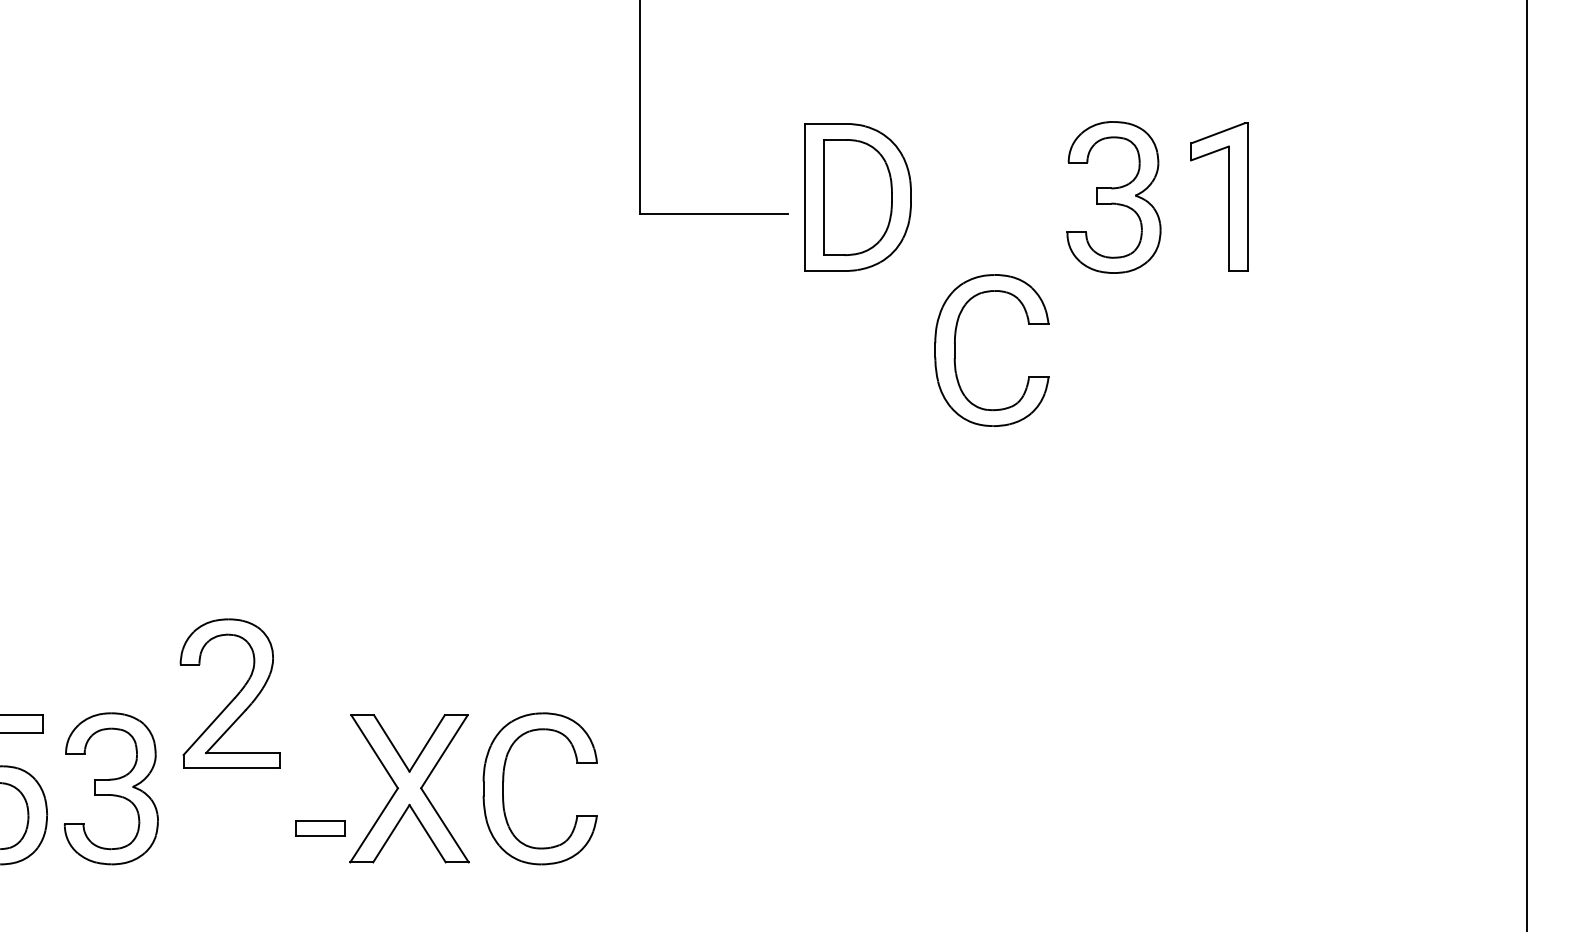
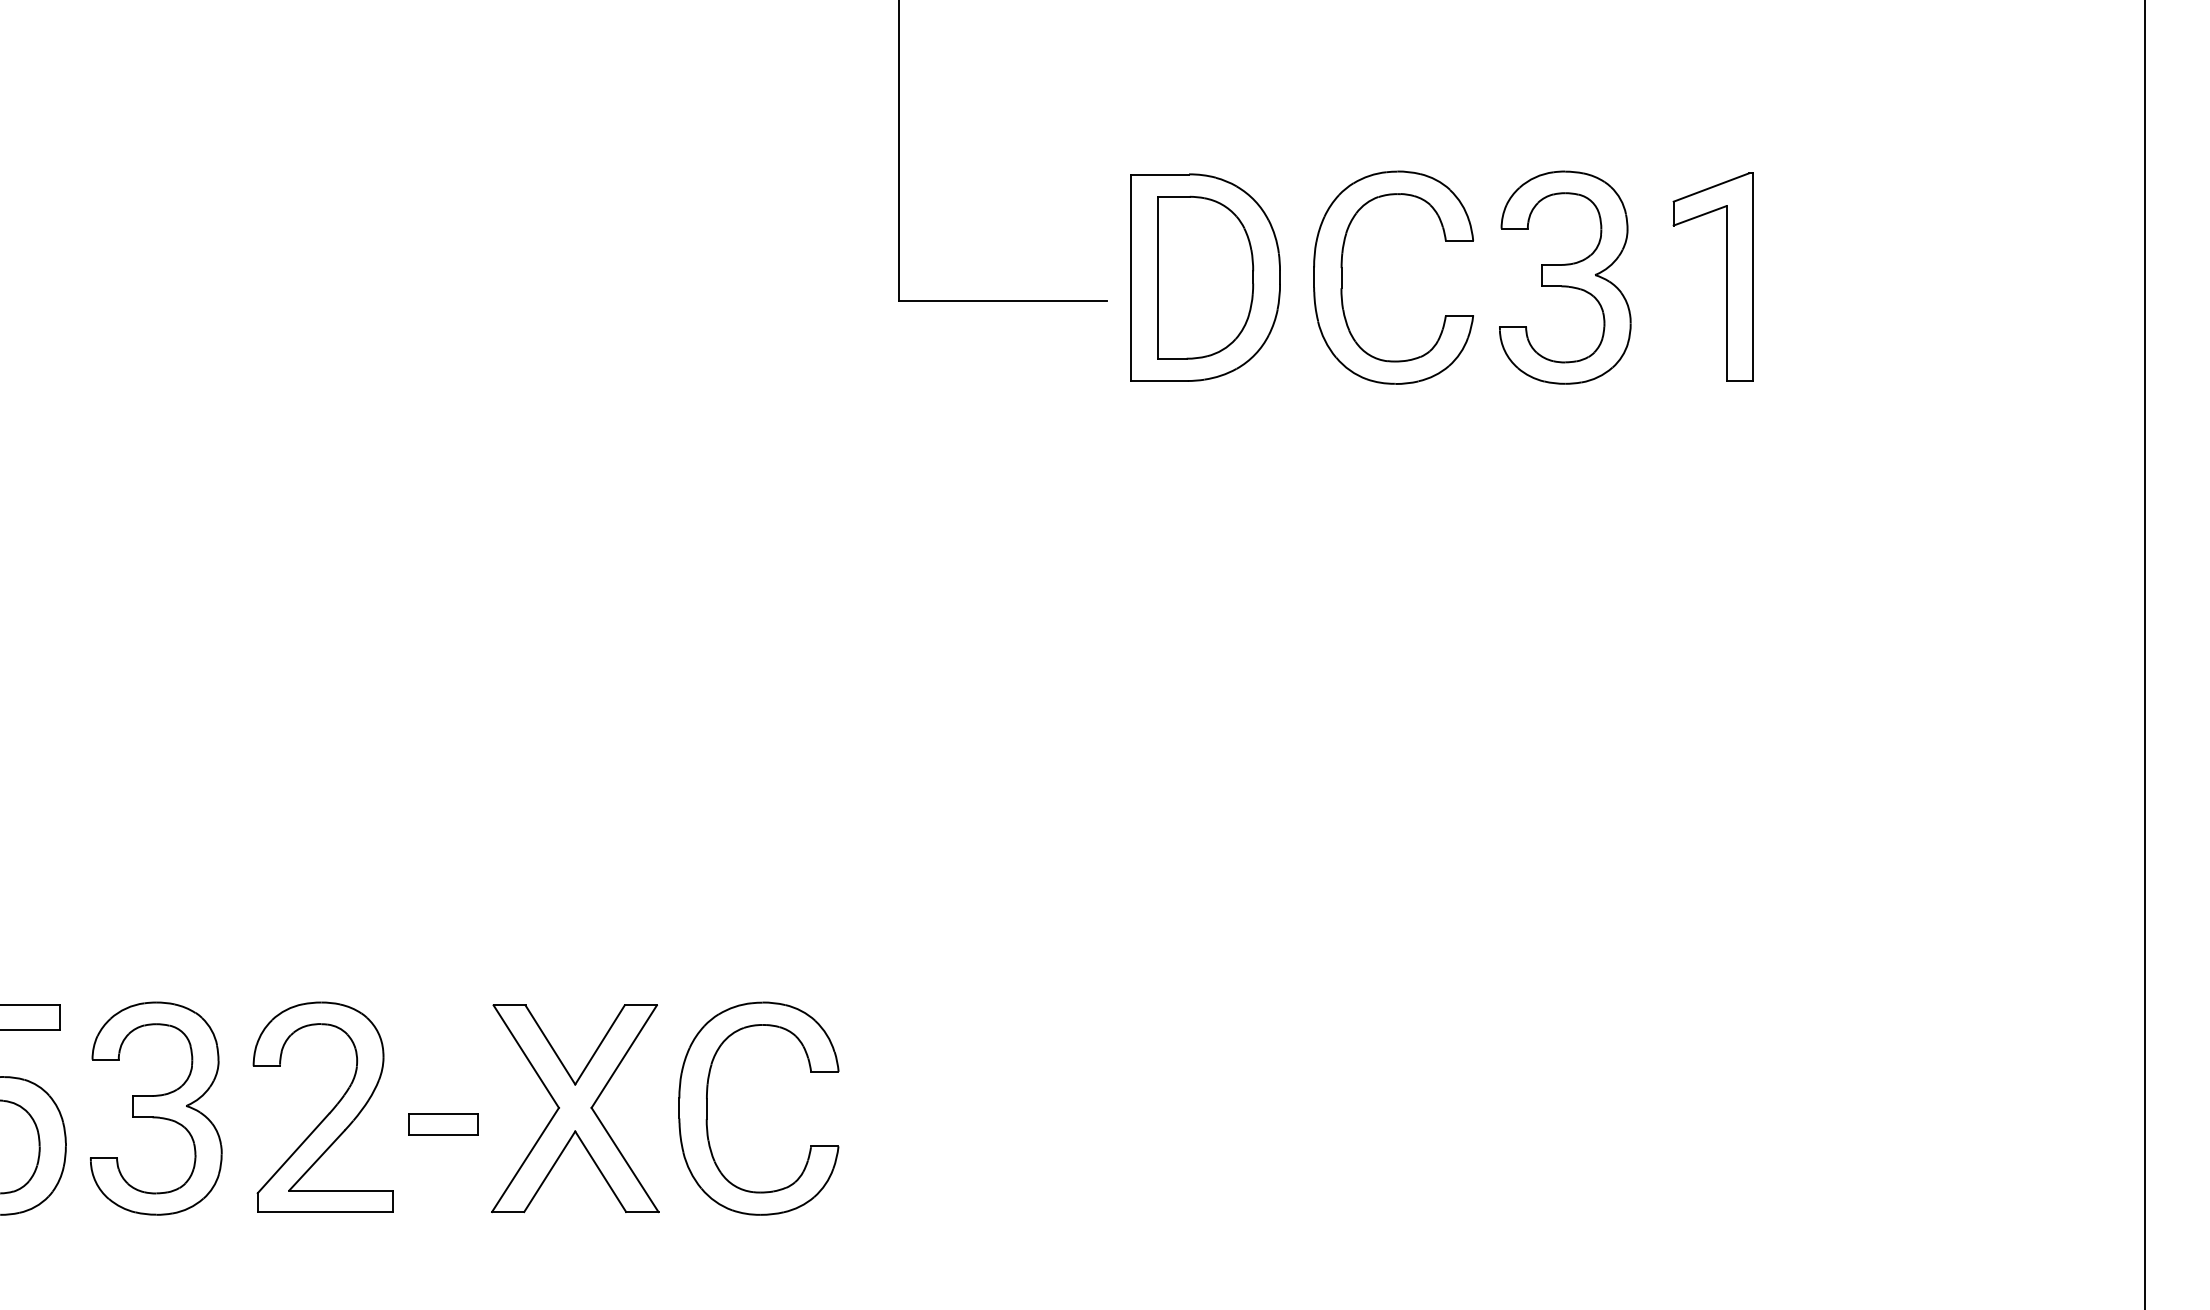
part: (955, 350) -> (1342, 277), moved
part: (233, 697) -> (328, 1112), moved
part: (320, 828) -> (443, 1124), moved

